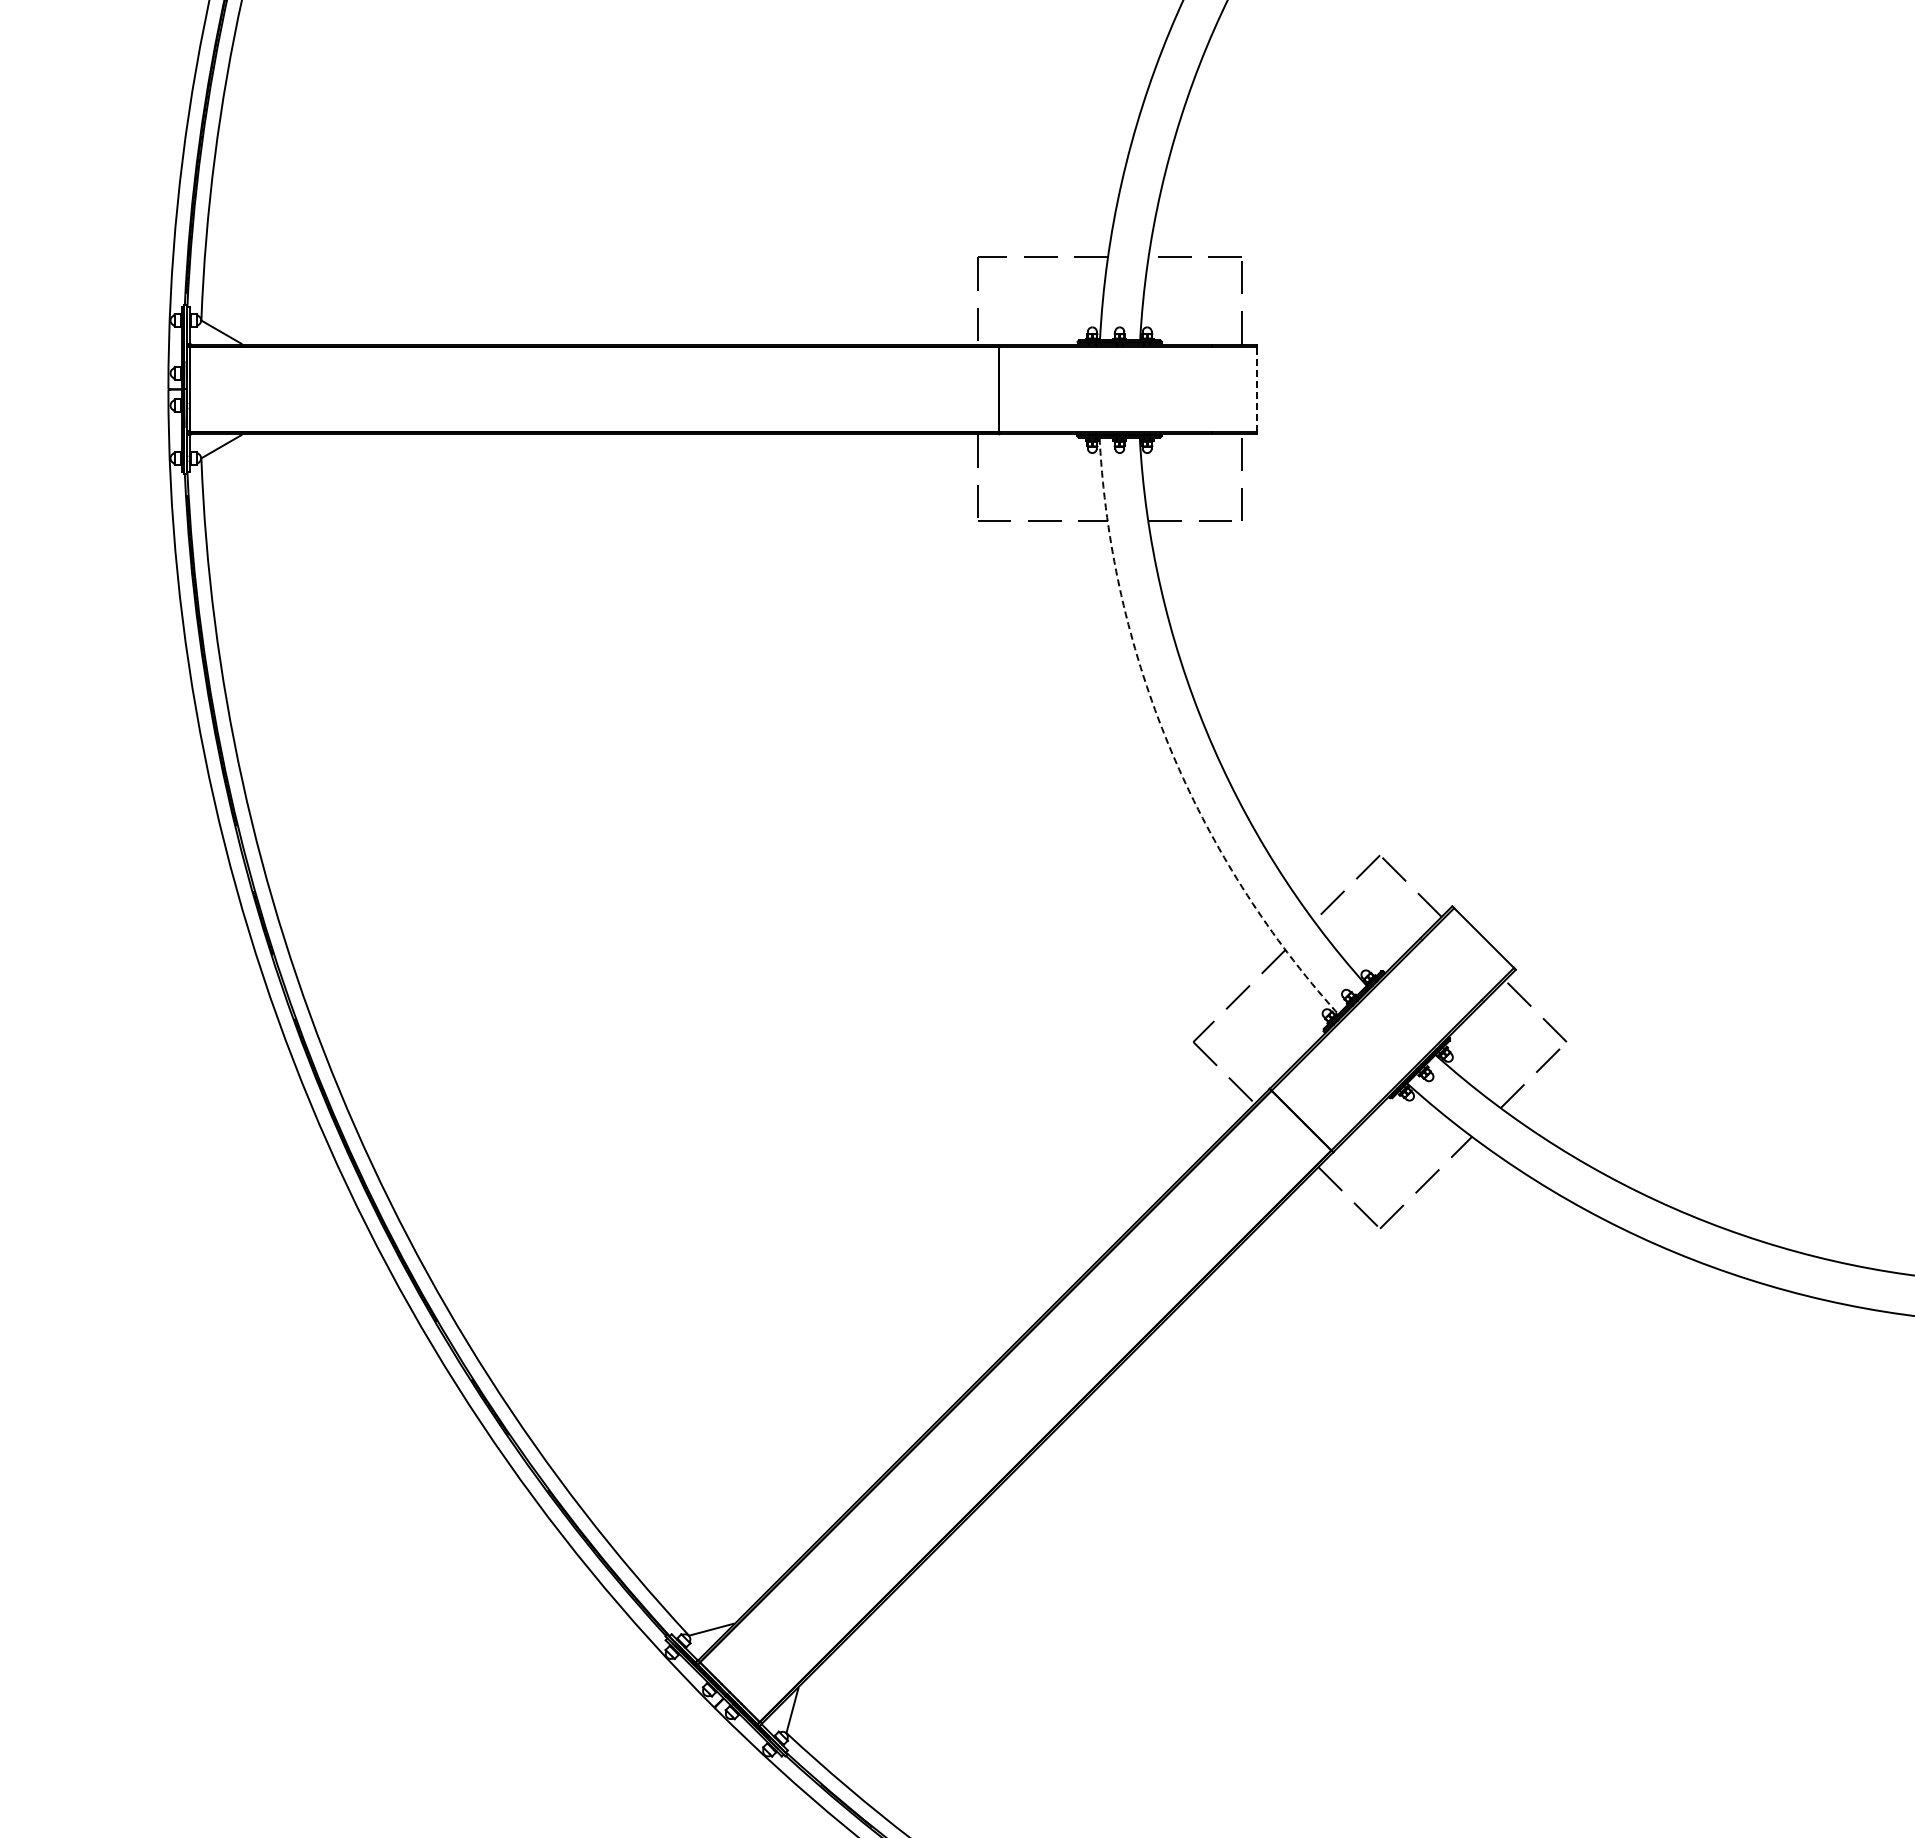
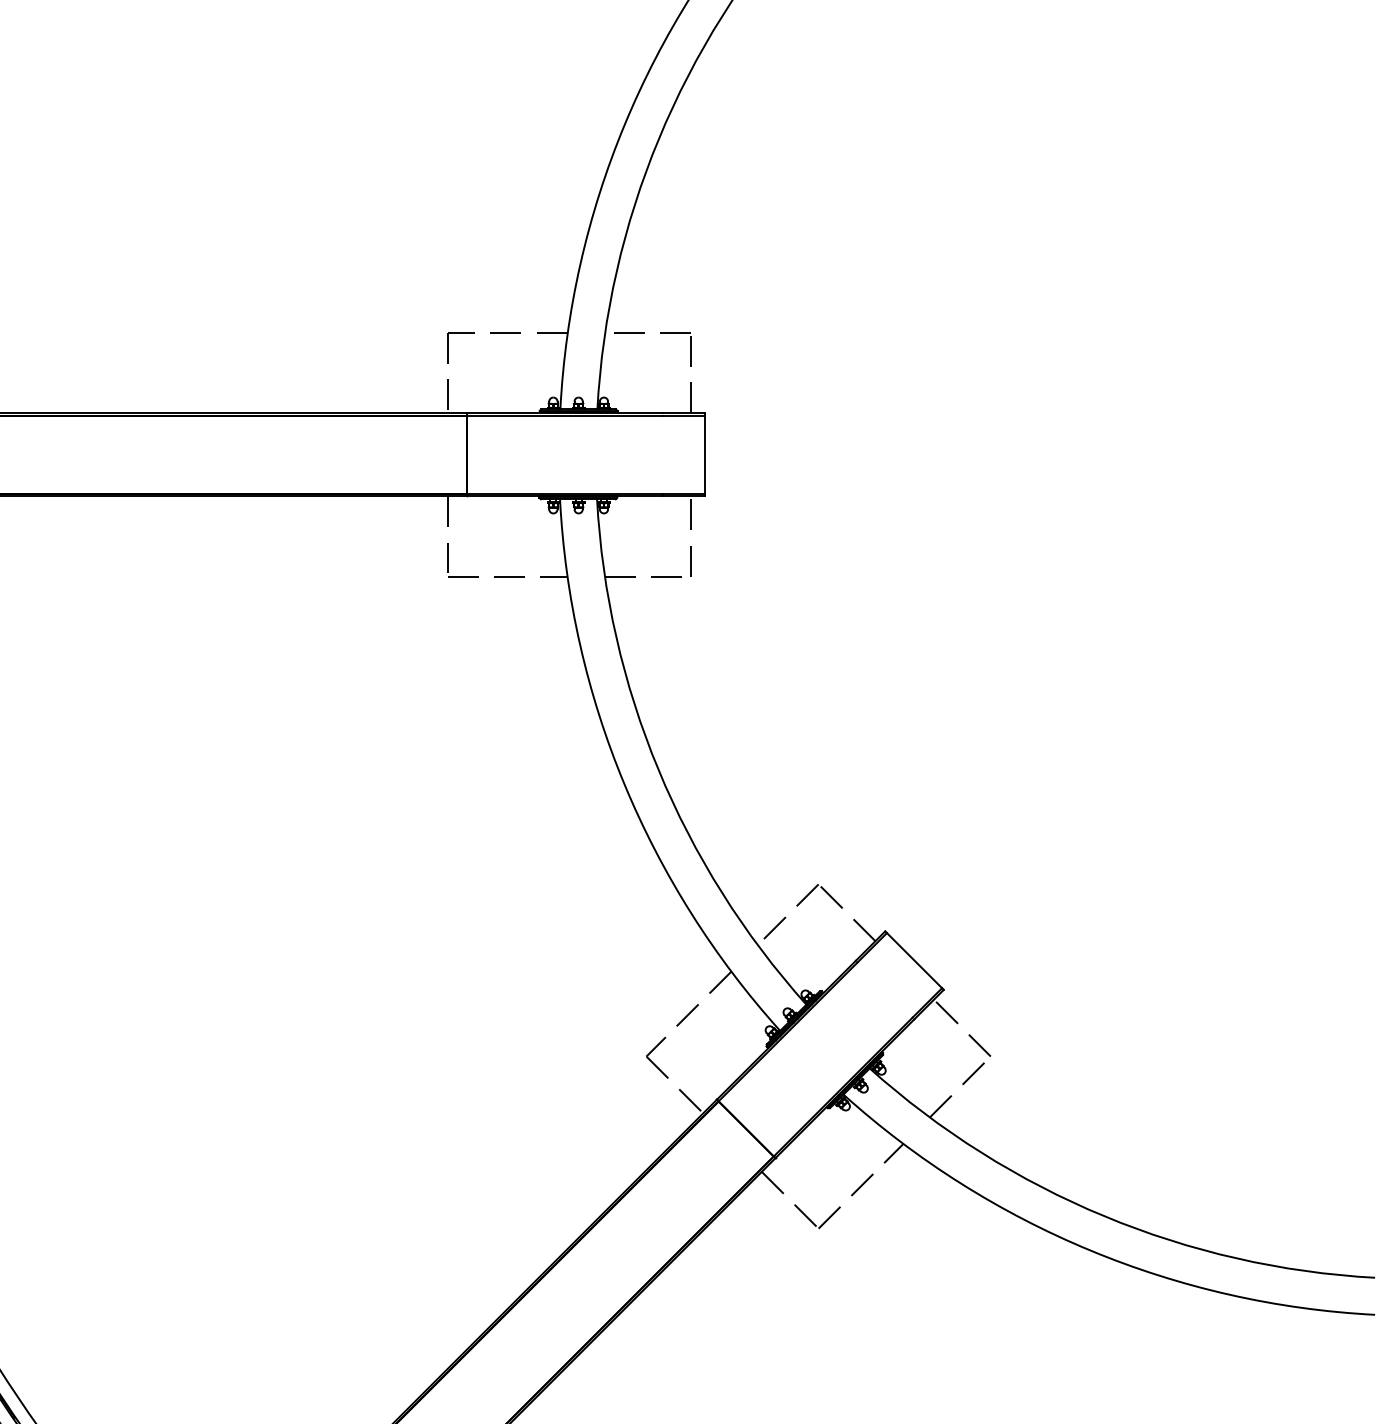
line: (1256, 388) -> (704, 453), dashed -> solid
arc: (1169, 746) -> (624, 784), dashed -> solid

